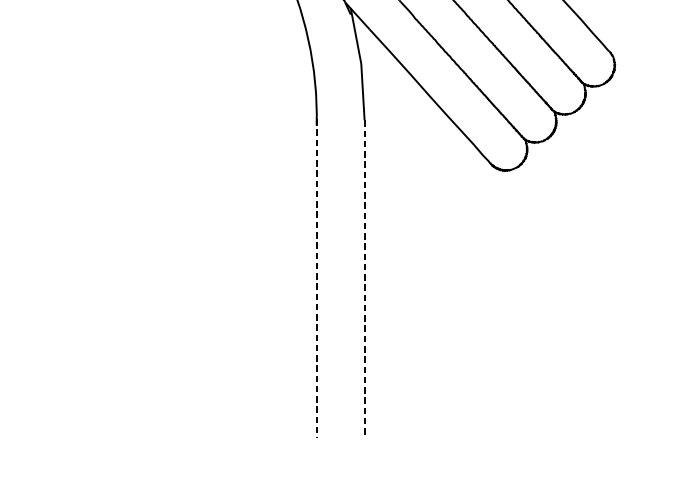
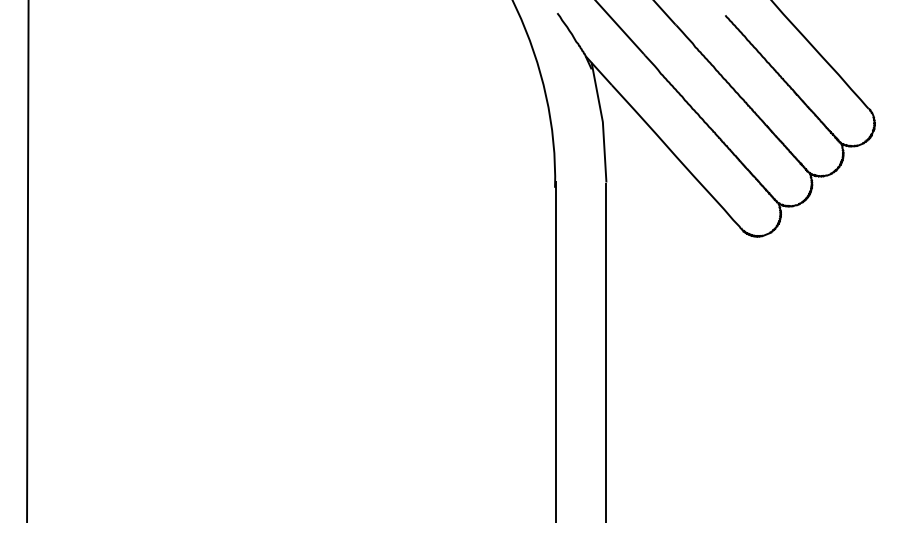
line: (317, 278) -> (555, 352), dashed -> solid
line: (364, 279) -> (606, 353), dashed -> solid

